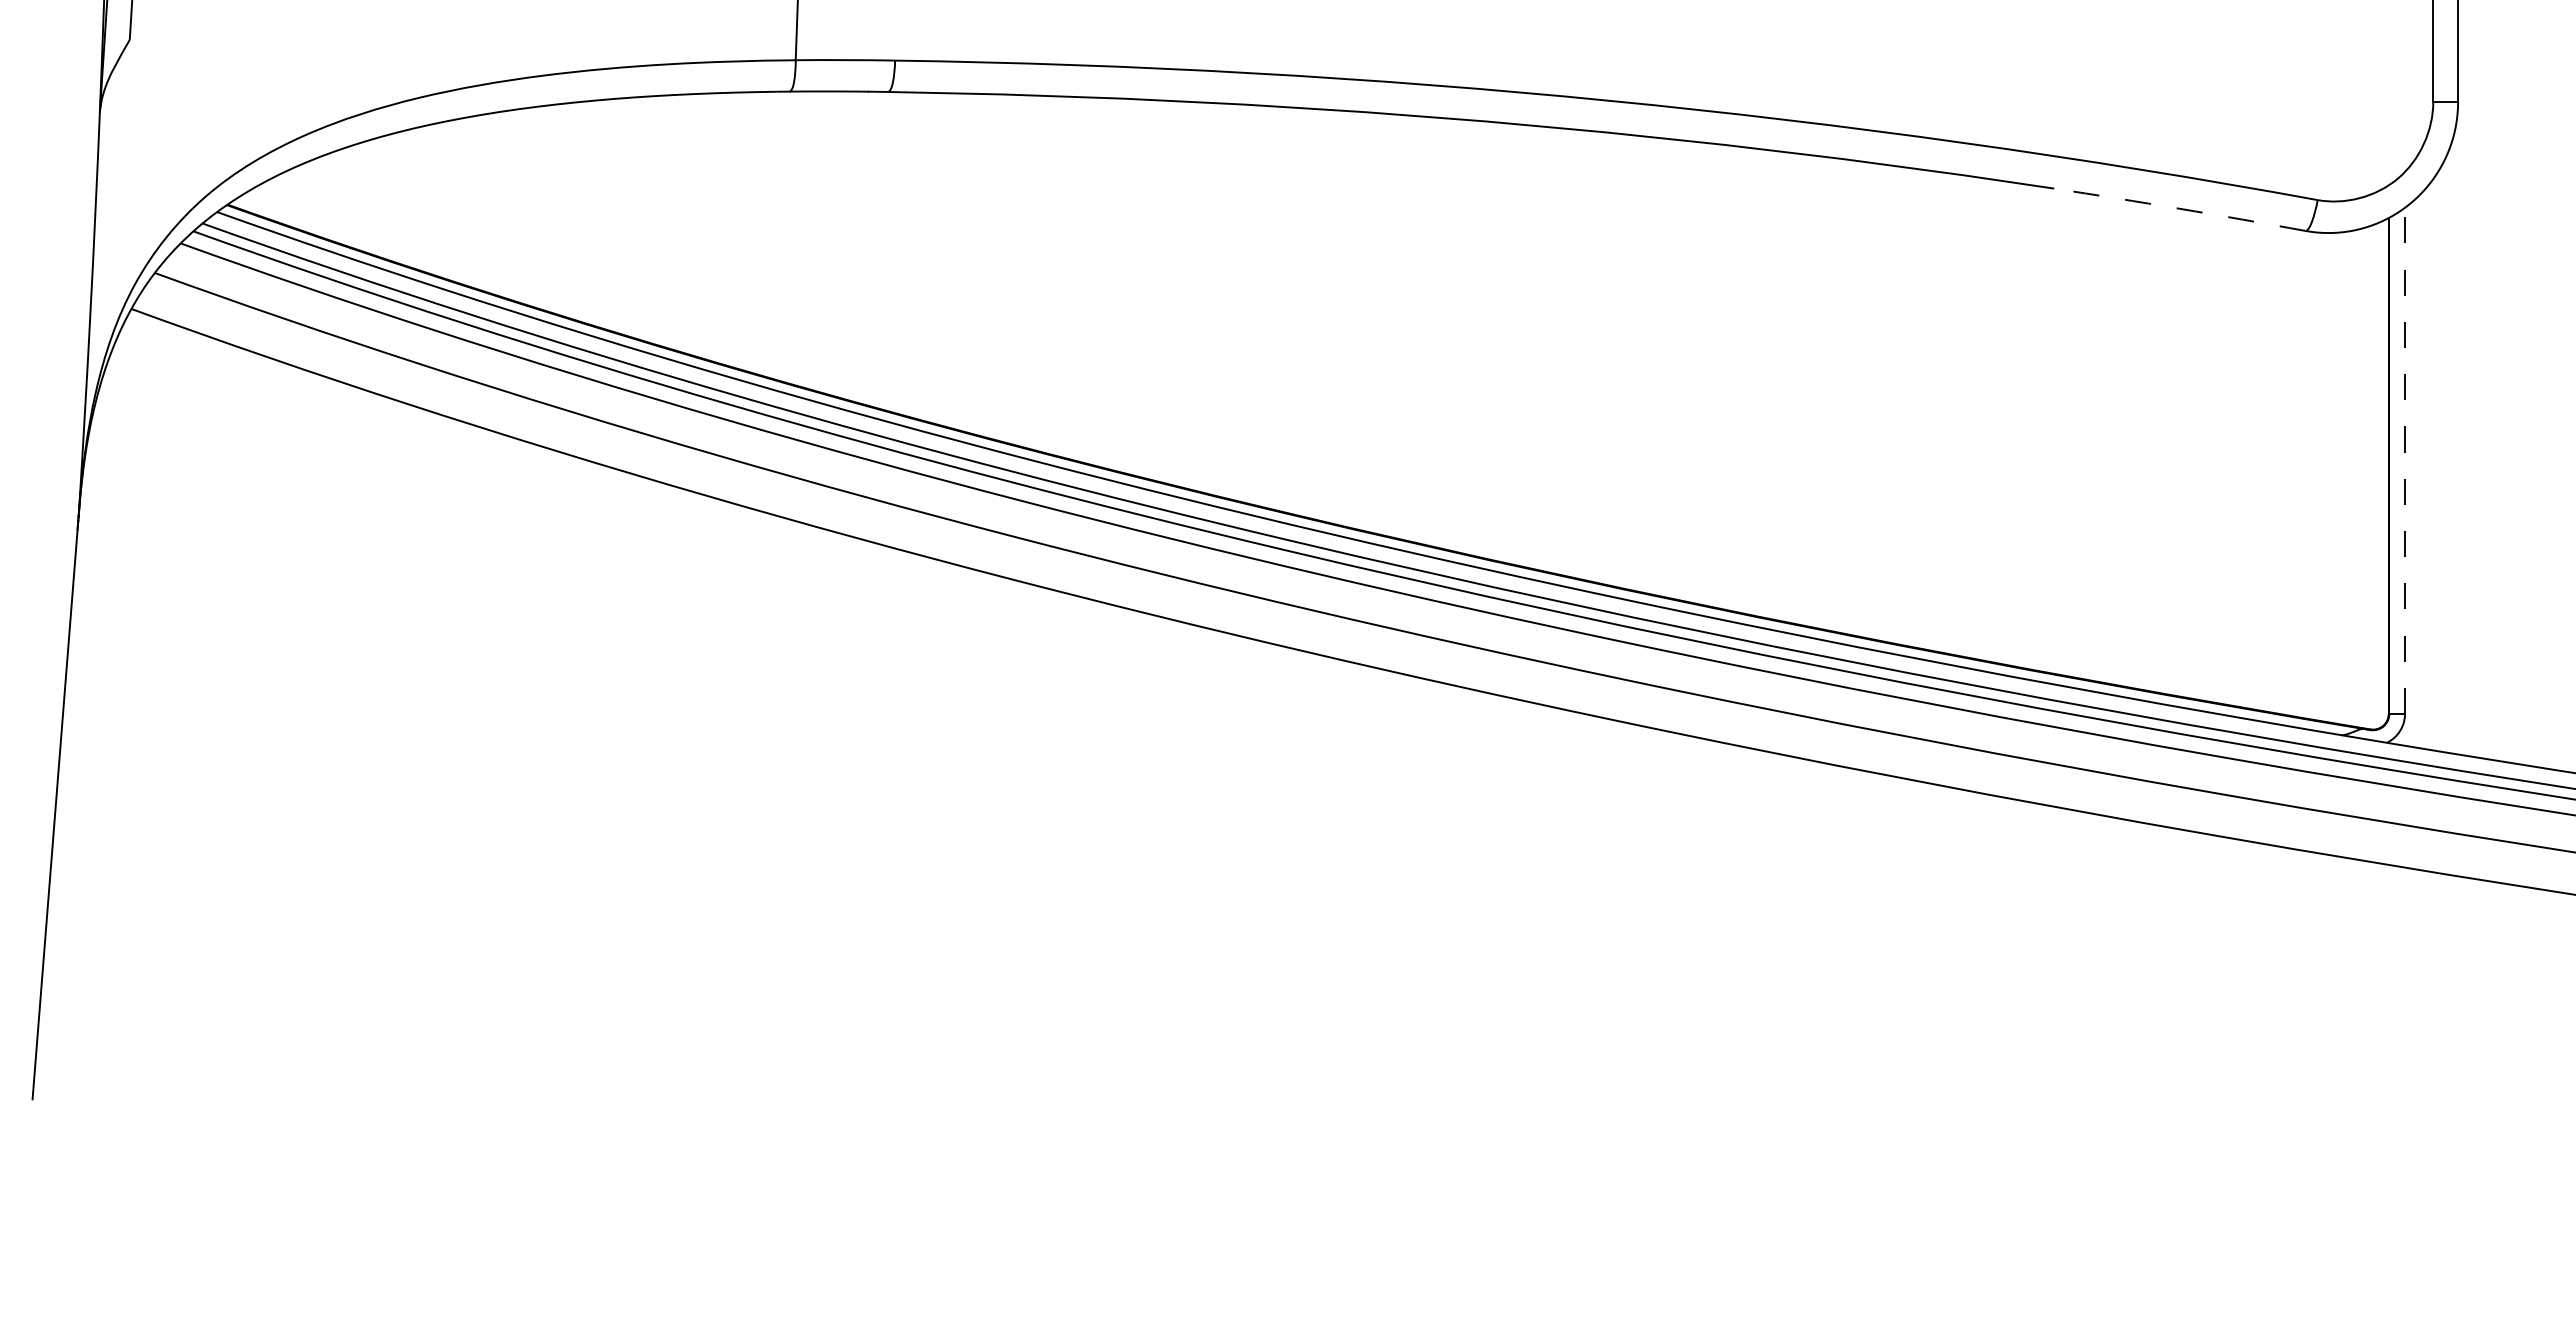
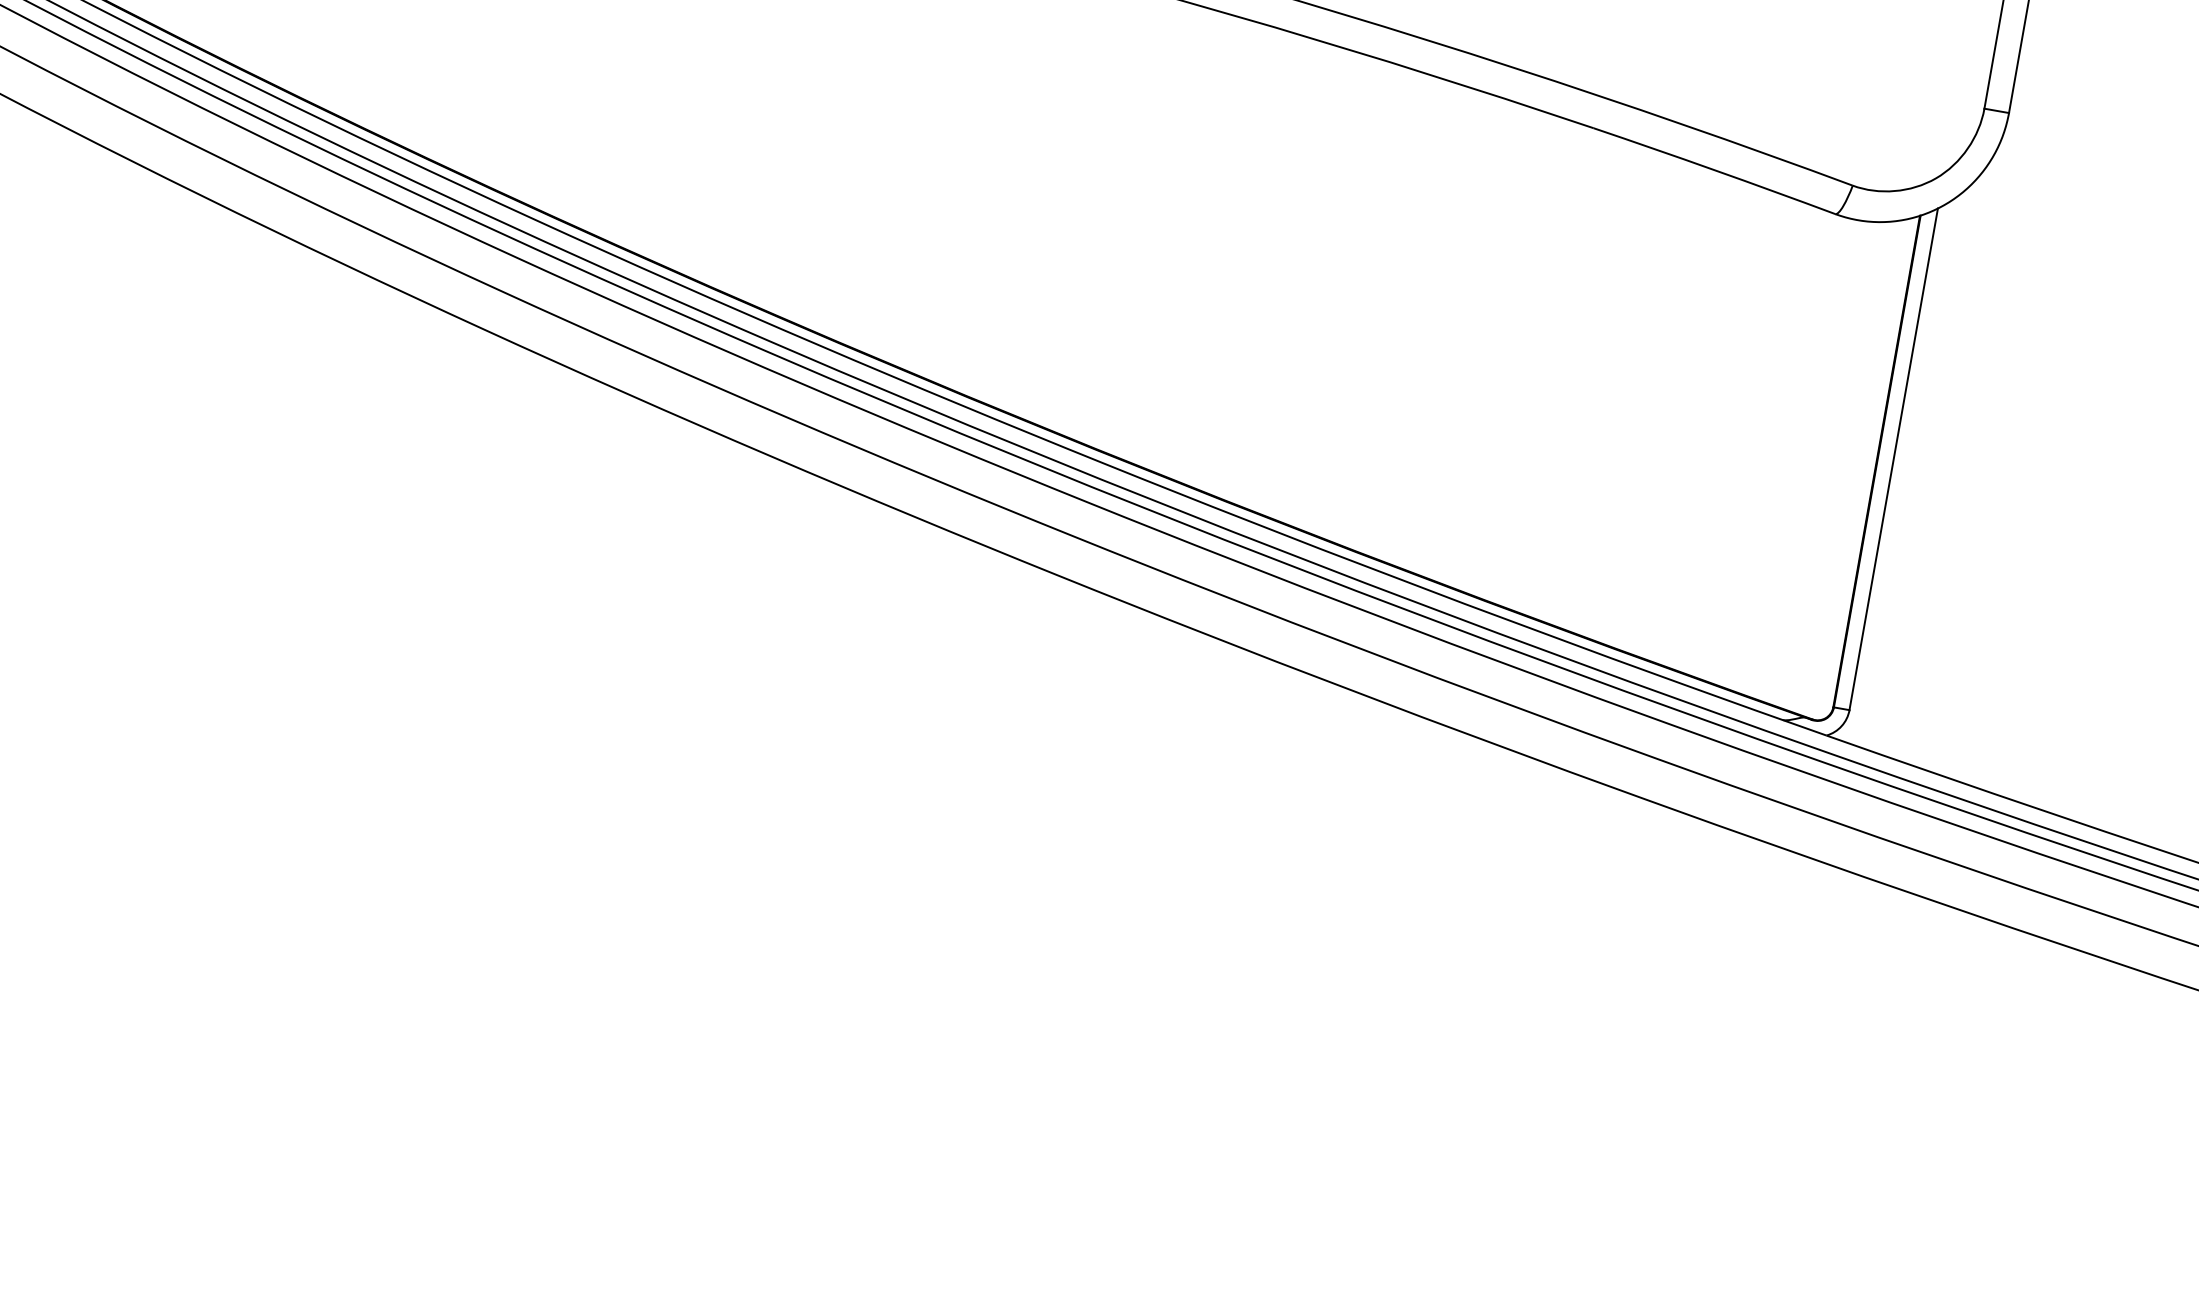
arc: (2179, 208) -> (1714, 169), dashed -> solid
line: (2405, 460) -> (1894, 459), dashed -> solid

